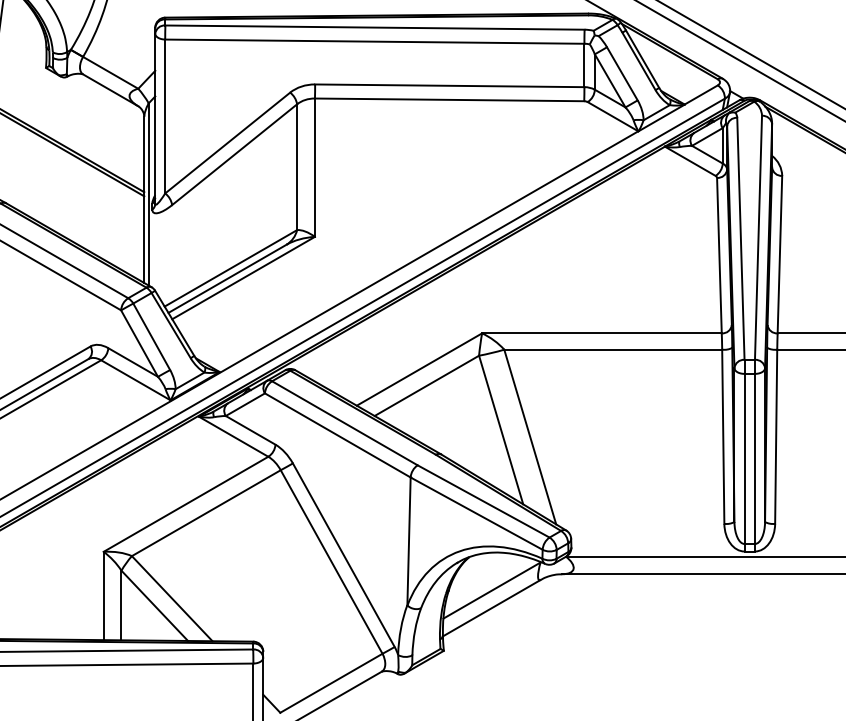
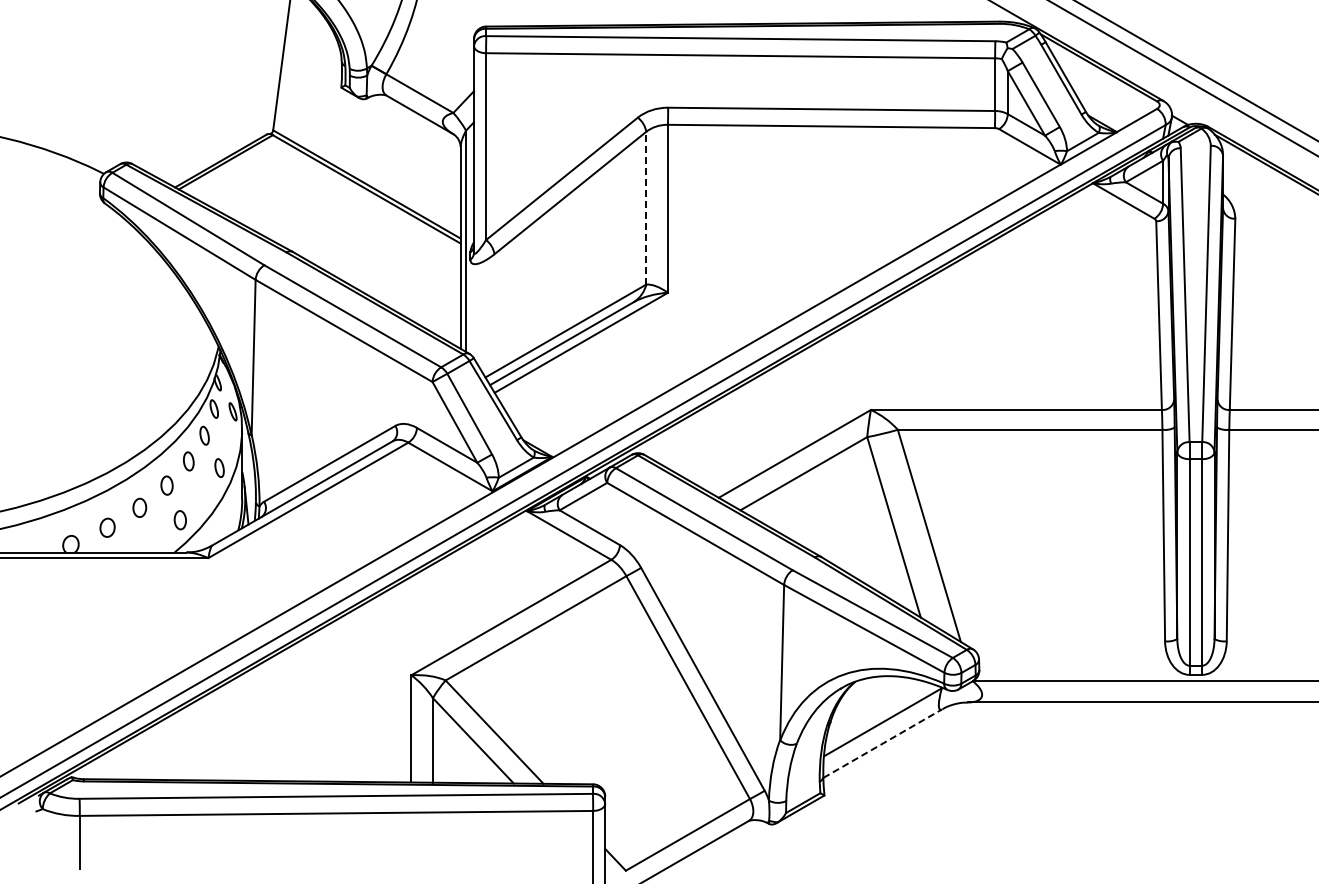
line: (297, 166) -> (646, 207), solid -> dashed
line: (492, 608) -> (883, 743), solid -> dashed

